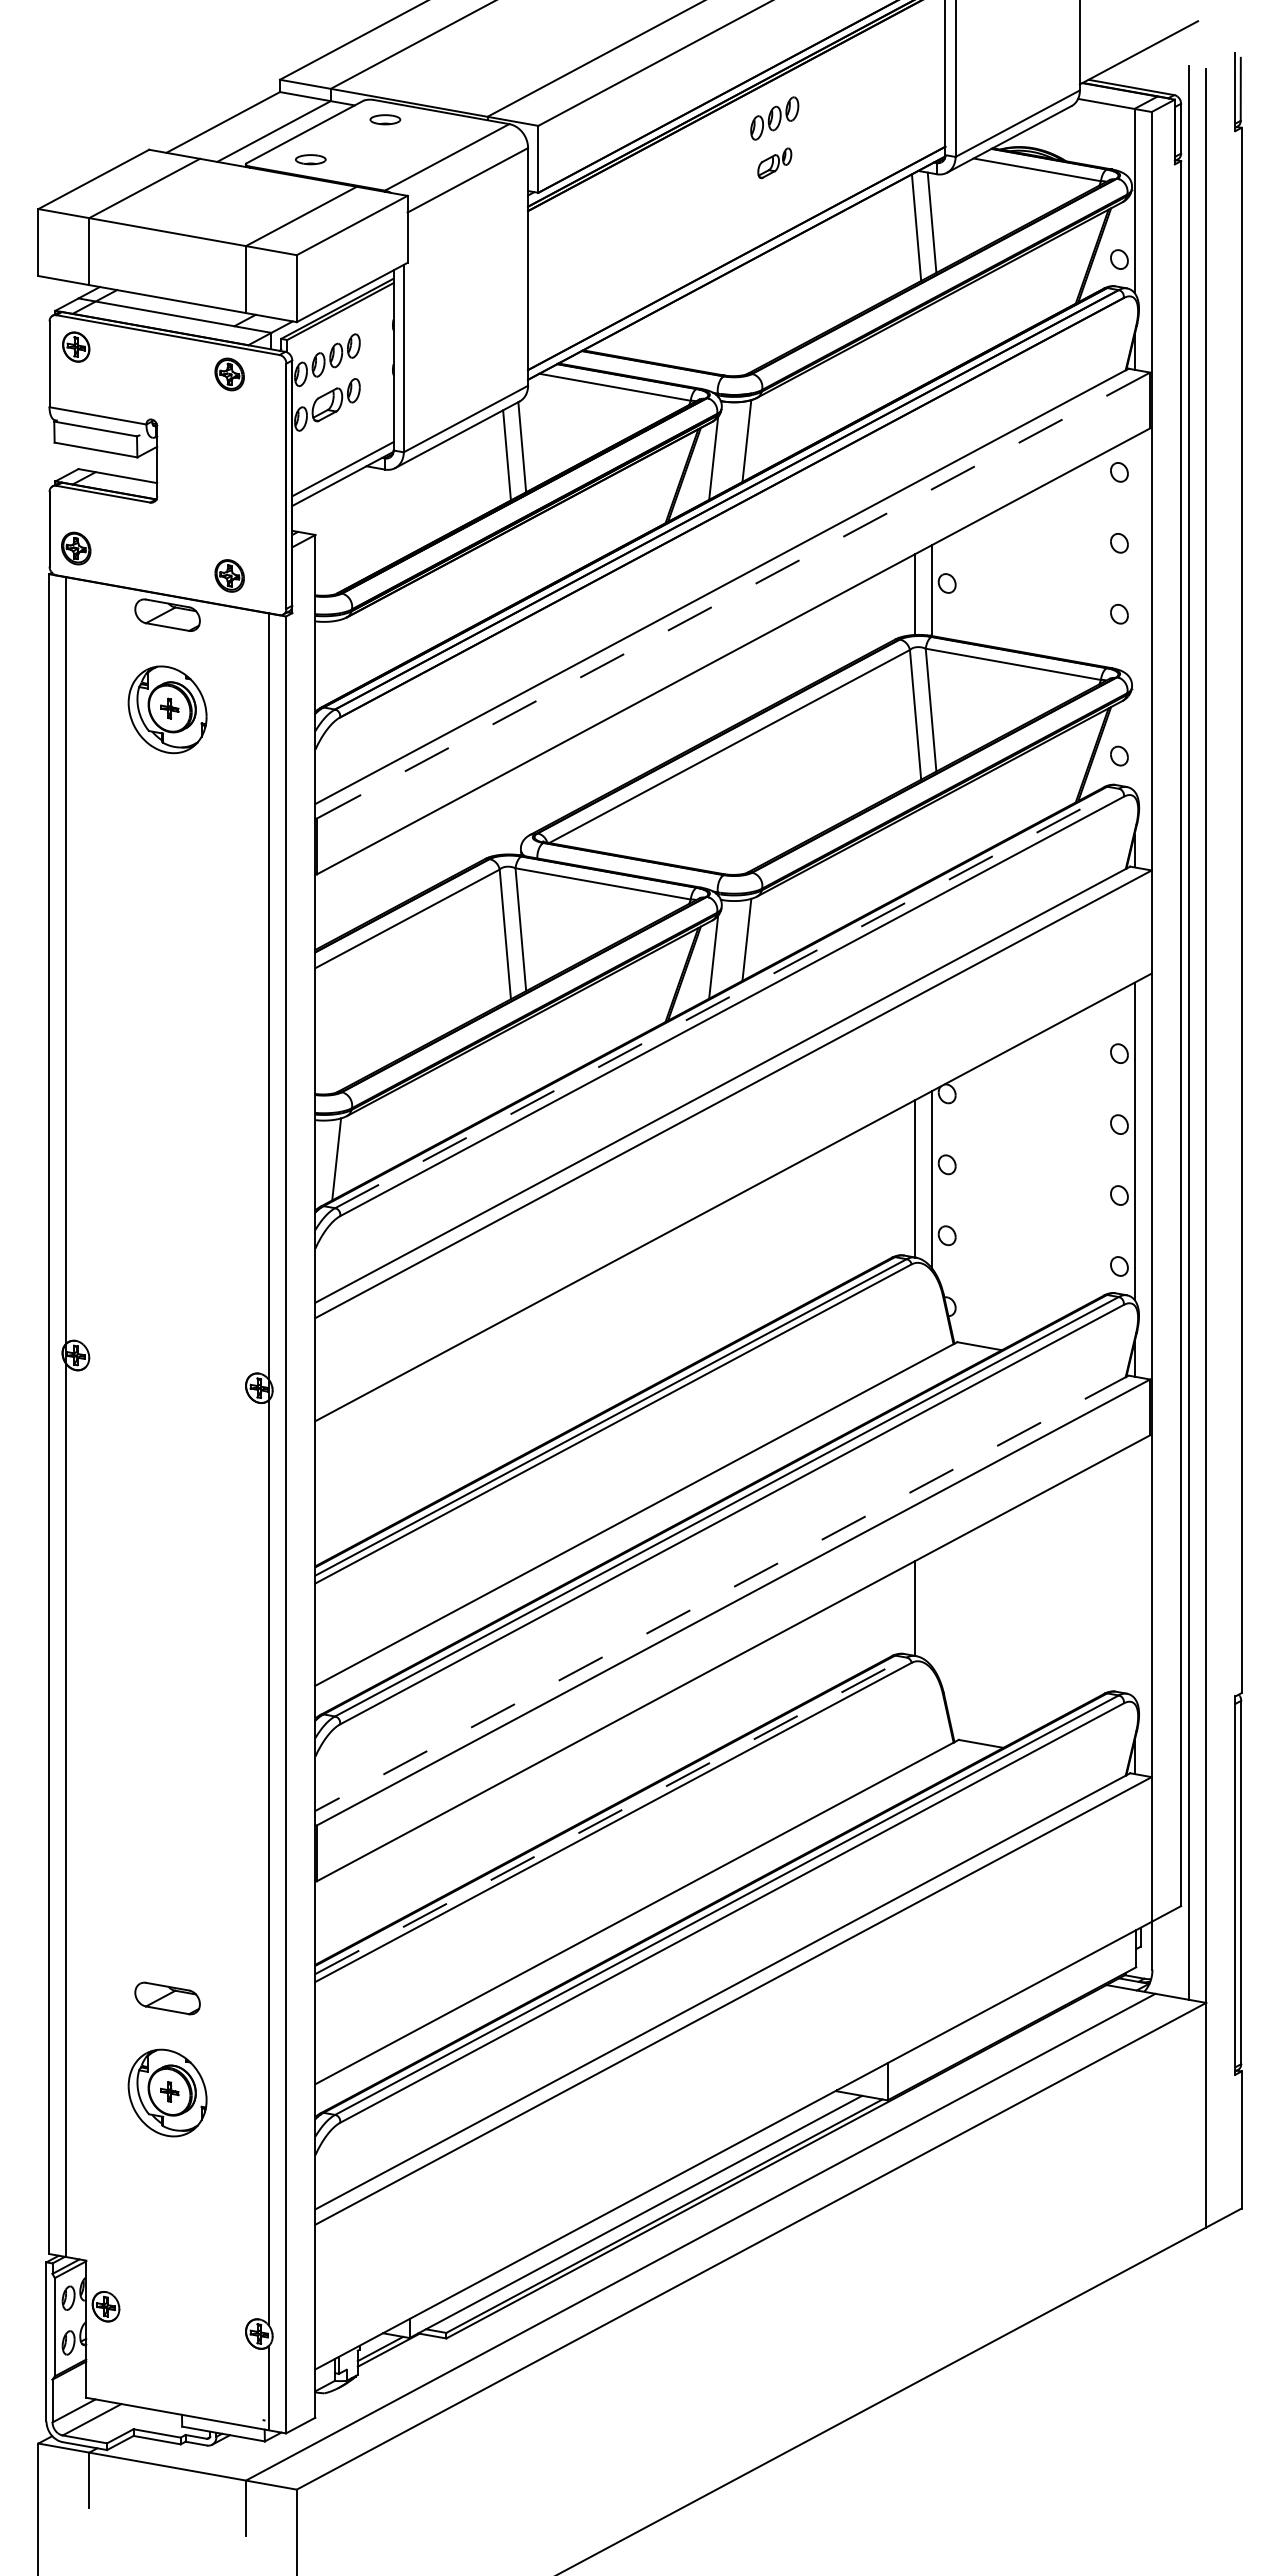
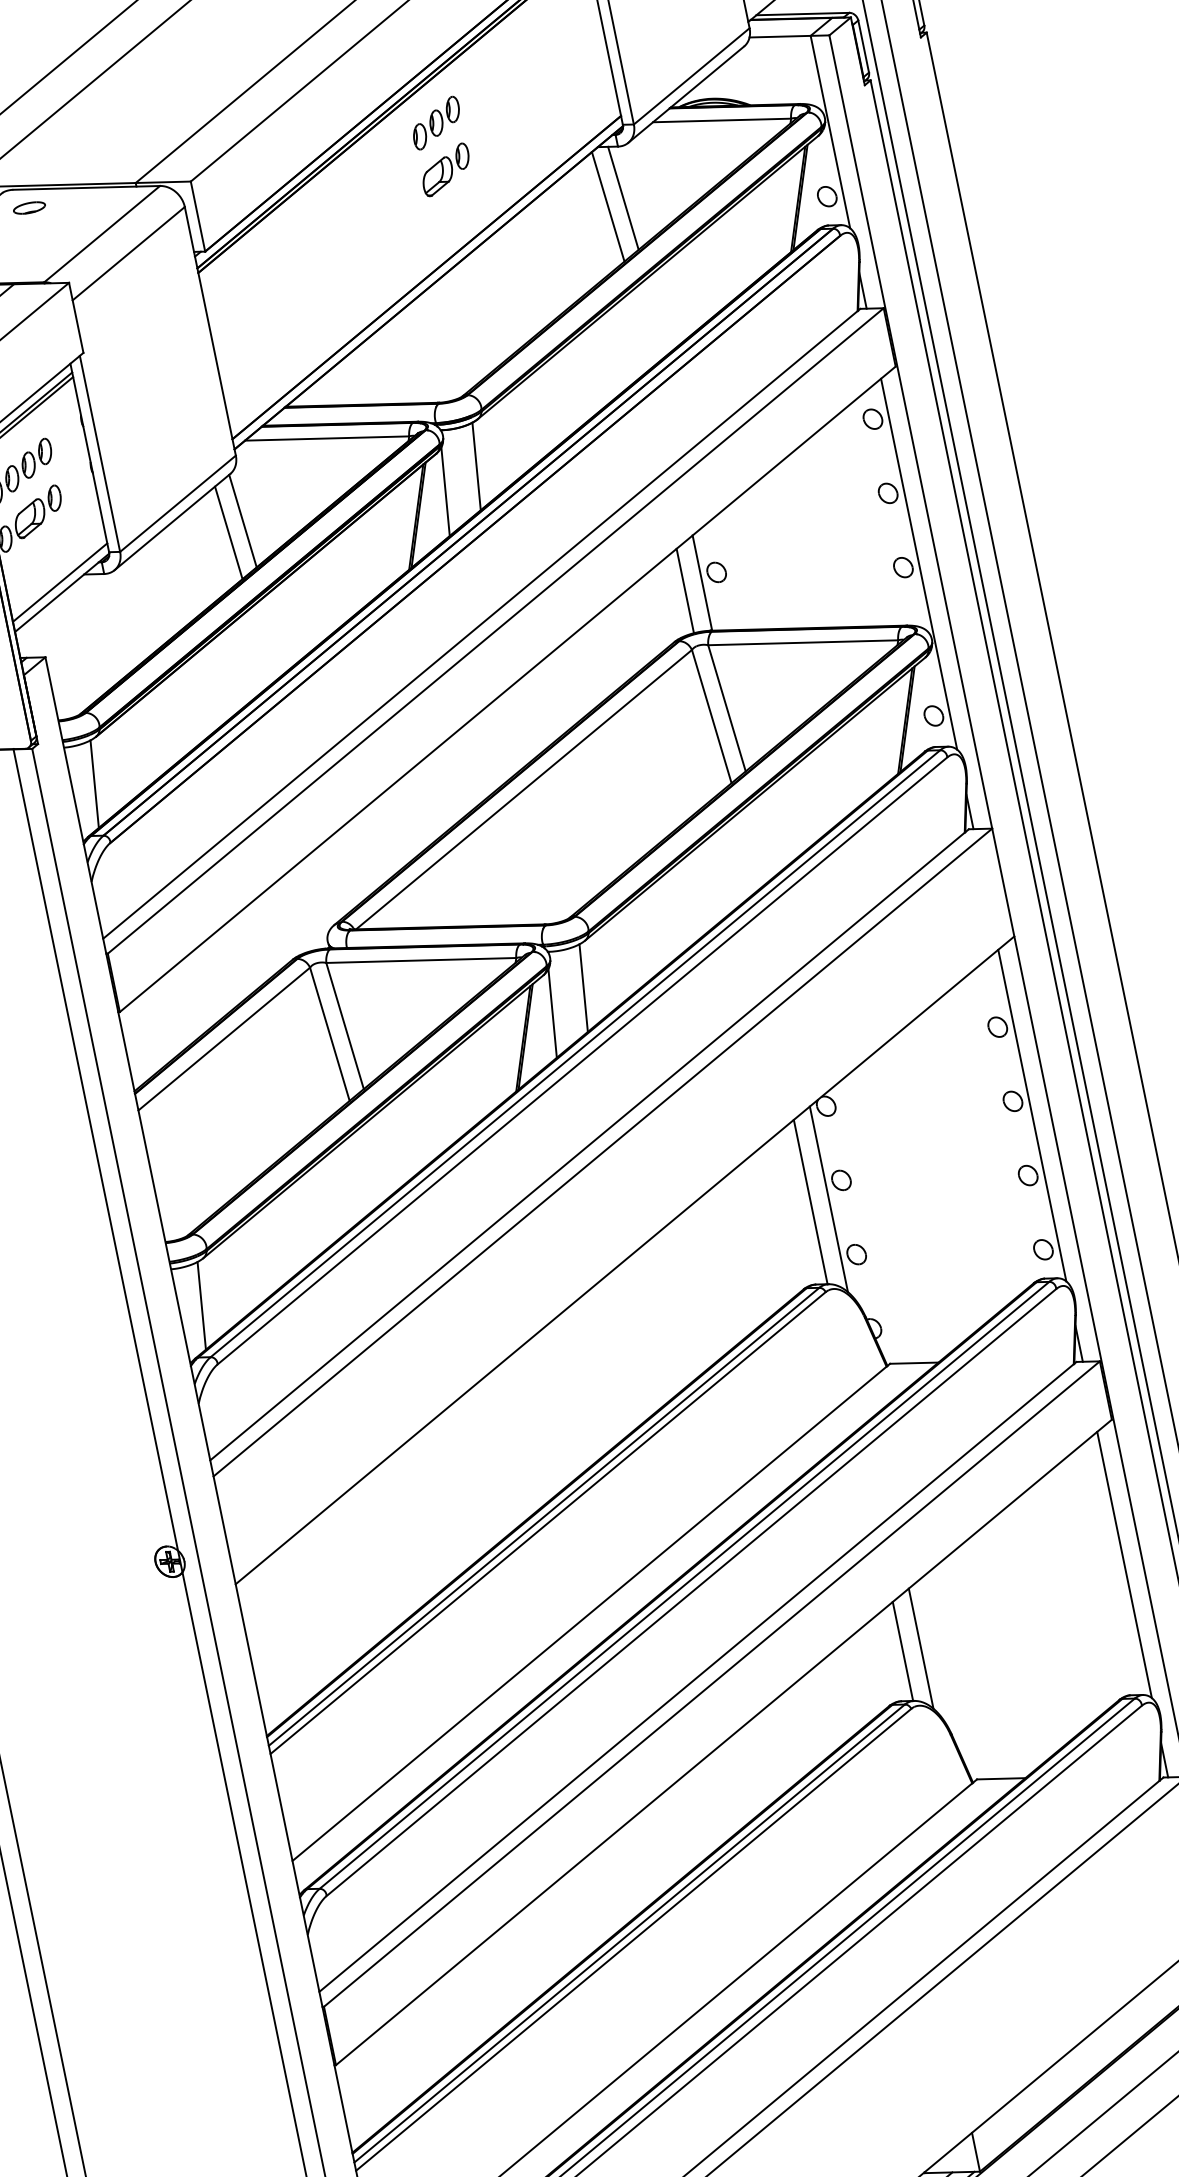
part: (774, 163) -> (445, 170), size x1.43
line: (733, 595) -> (495, 630), dashed -> solid
line: (1134, 613) -> (919, 563), added
line: (336, 660) -> (94, 784), added
line: (727, 998) -> (575, 1053), dashed -> solid
line: (1134, 1570) -> (1124, 1564), added
line: (721, 1593) -> (697, 1677), dashed -> solid
line: (932, 1609) -> (921, 1648), added
line: (611, 1815) -> (630, 1933), dashed -> solid

